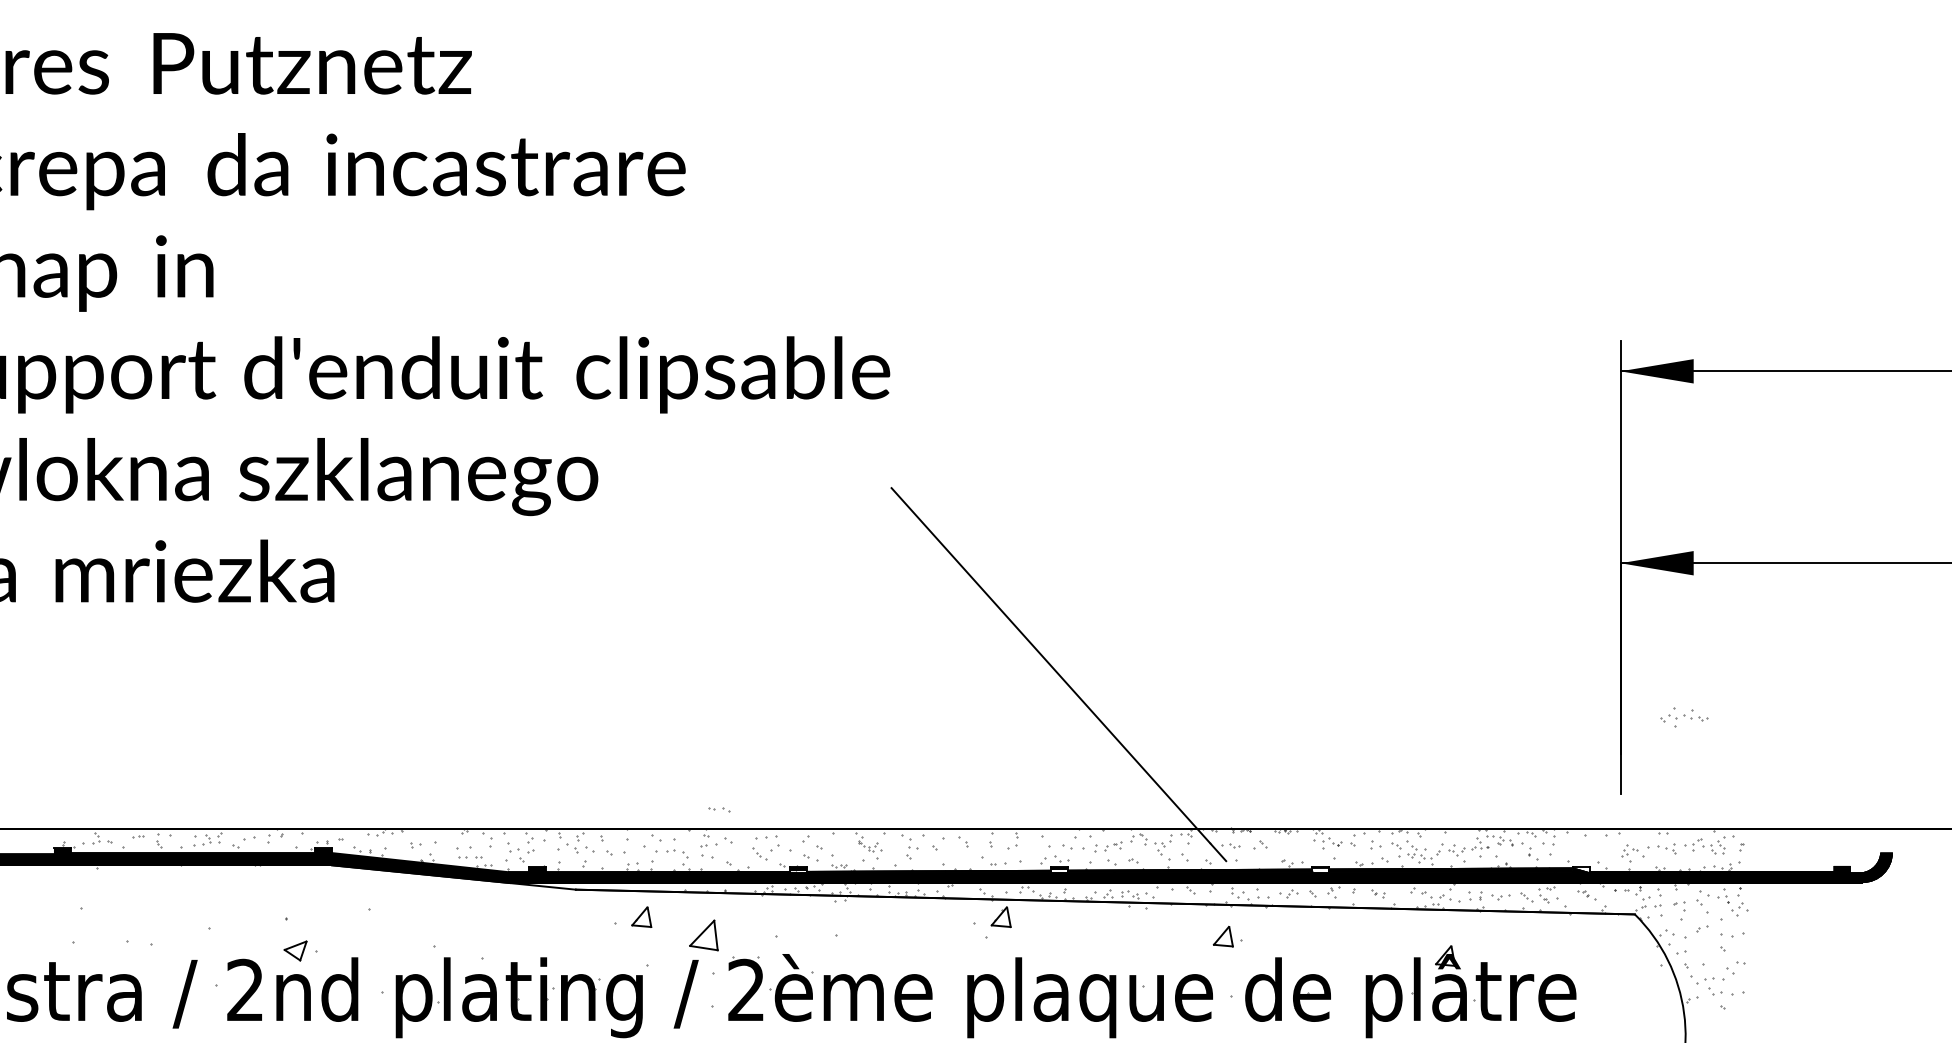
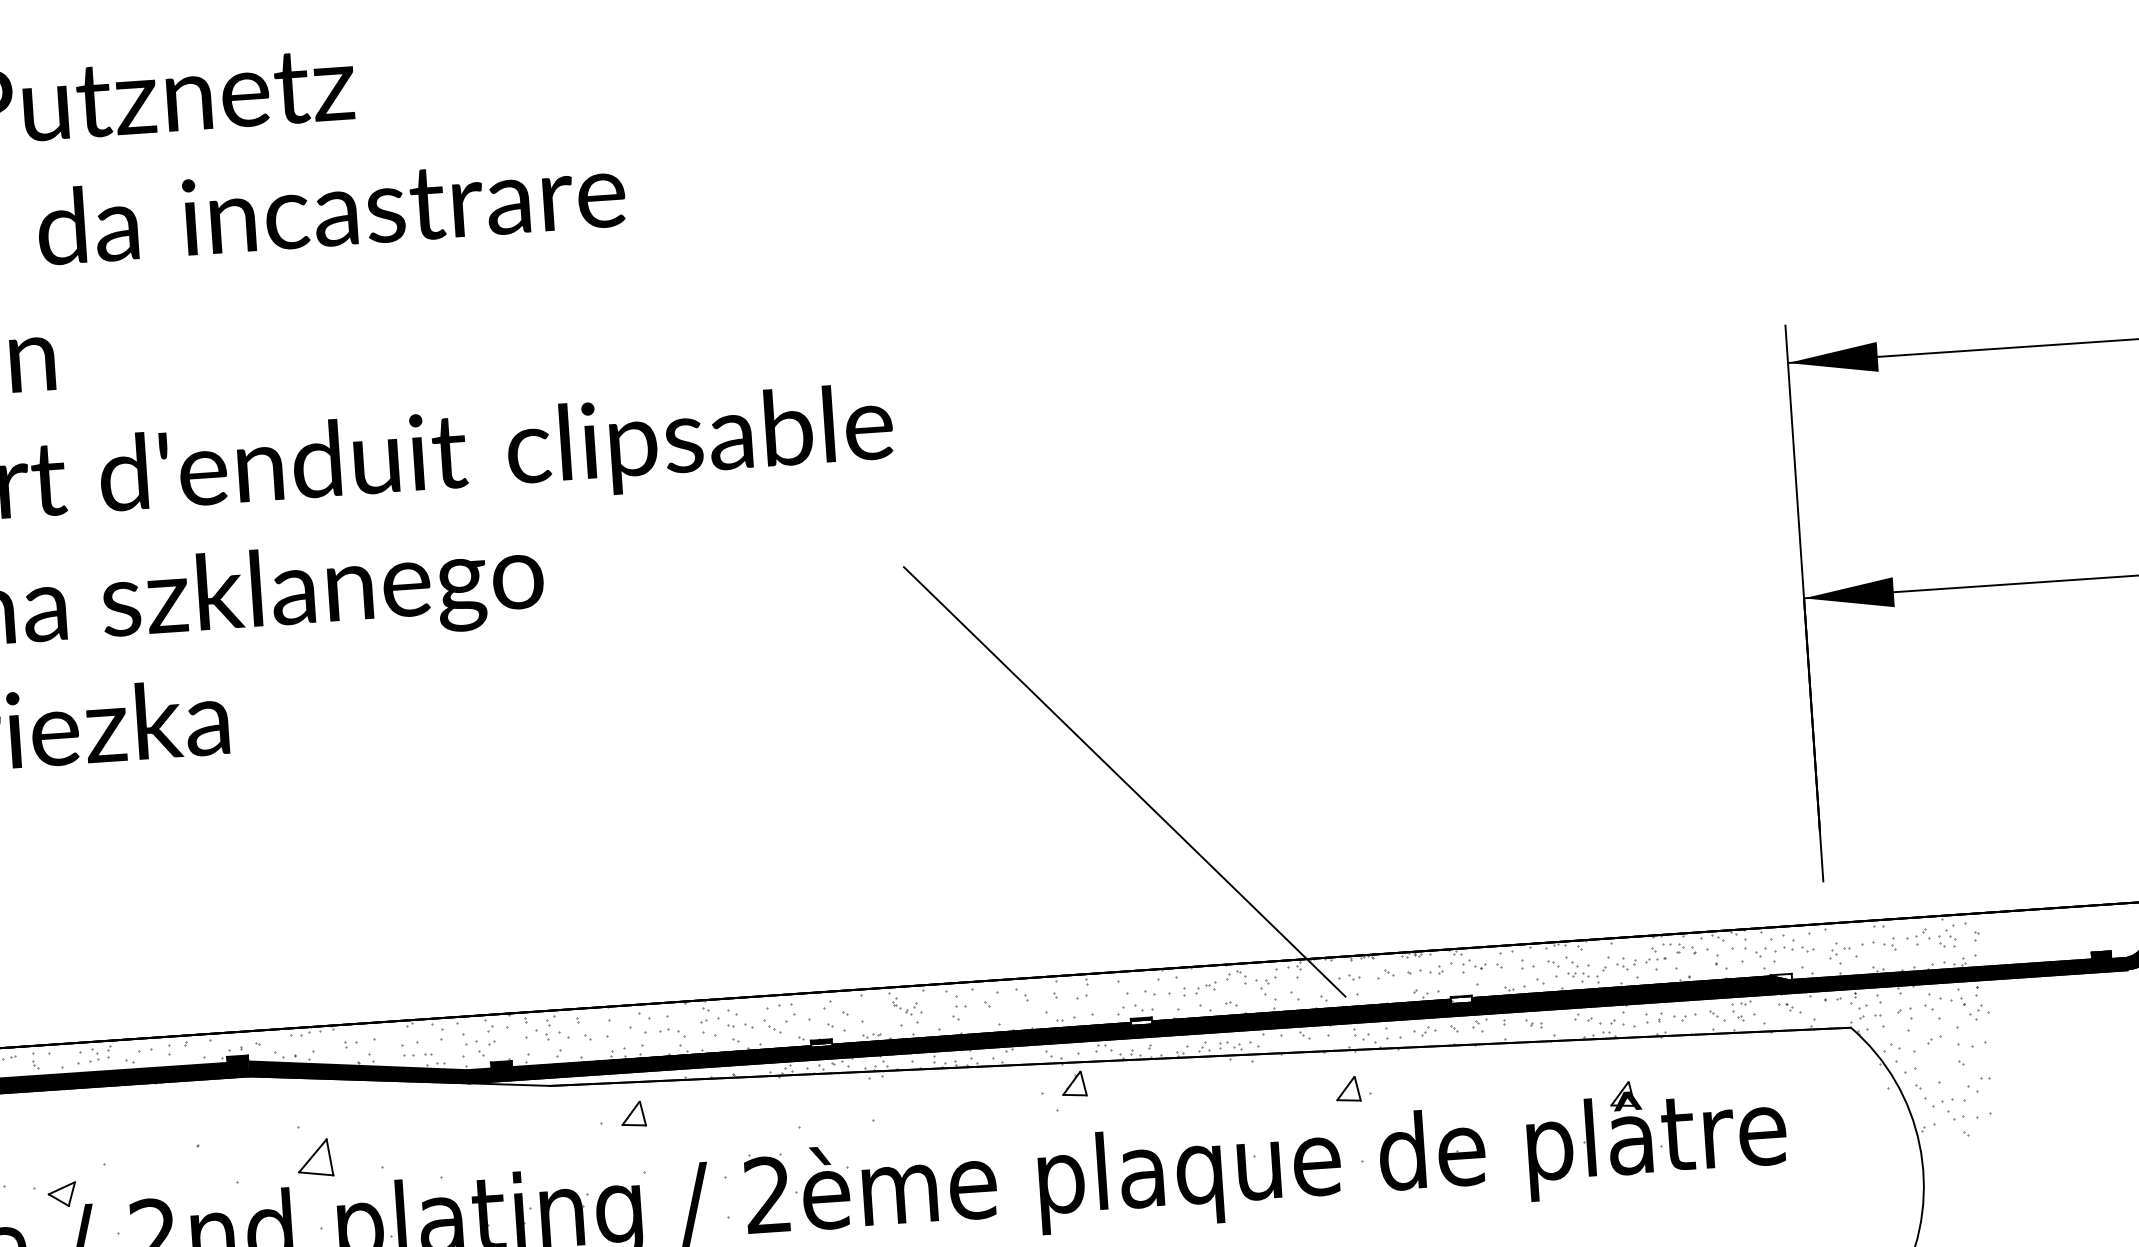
part: (1684, 717) -> (1784, 949), moved
part: (719, 809) -> (740, 1025), moved
part: (1292, 844) -> (1425, 970), added
part: (703, 935) -> (314, 1158), moved
part: (295, 950) -> (62, 1194), moved

